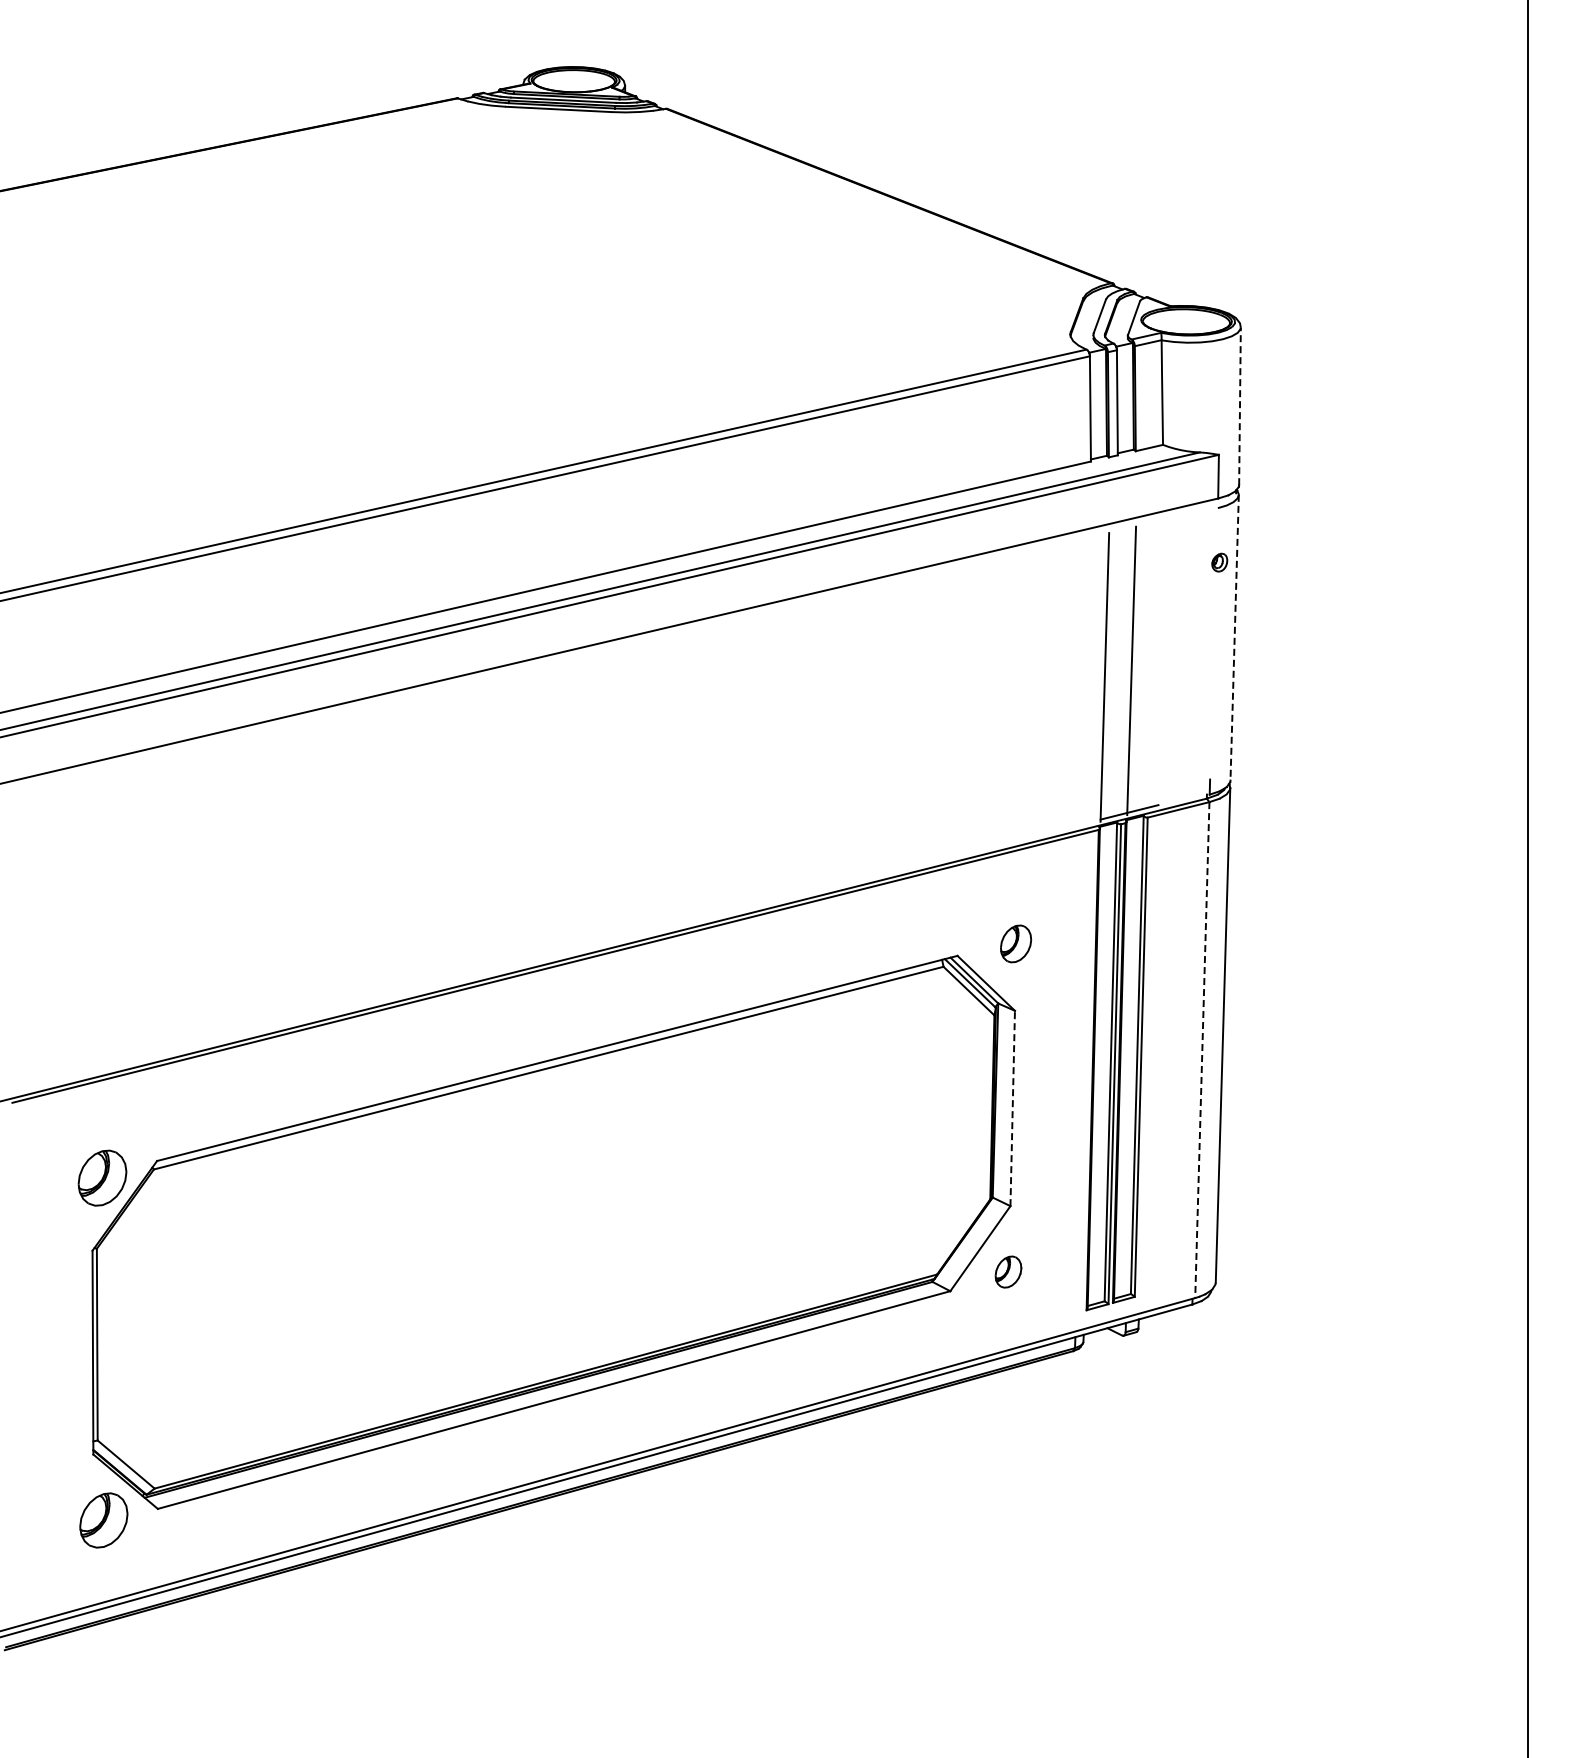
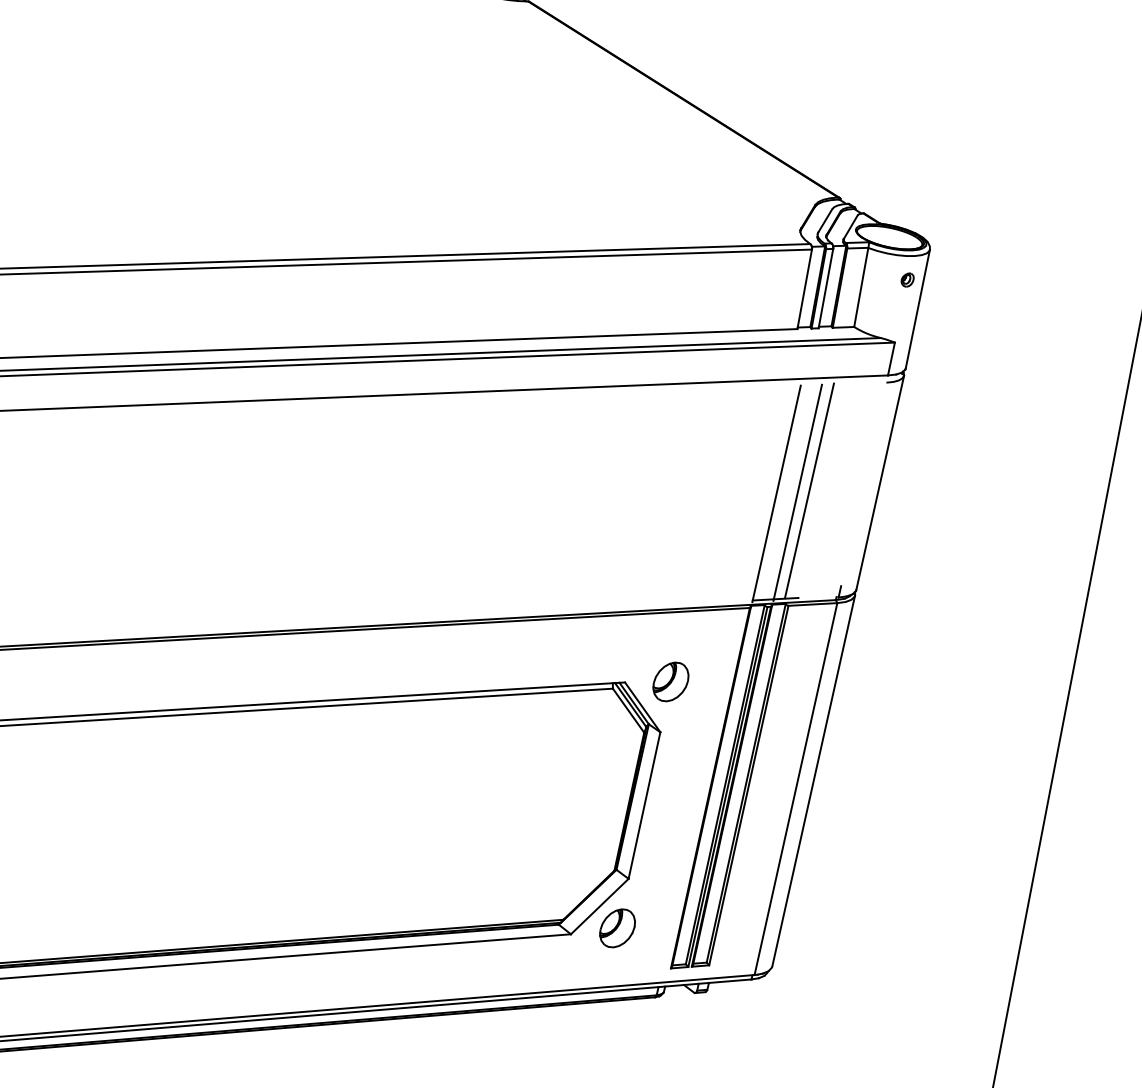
line: (1239, 406) -> (917, 309), dashed -> solid
part: (1219, 562) -> (907, 279), moved
line: (1234, 637) -> (880, 482), dashed -> solid
line: (1146, 665) -> (809, 490), added
part: (1015, 943) -> (670, 681), size x1.43
line: (1202, 1050) -> (796, 789), dashed -> solid
line: (1012, 1108) -> (644, 805), dashed -> solid
part: (1008, 1271) -> (617, 927), size x1.67

